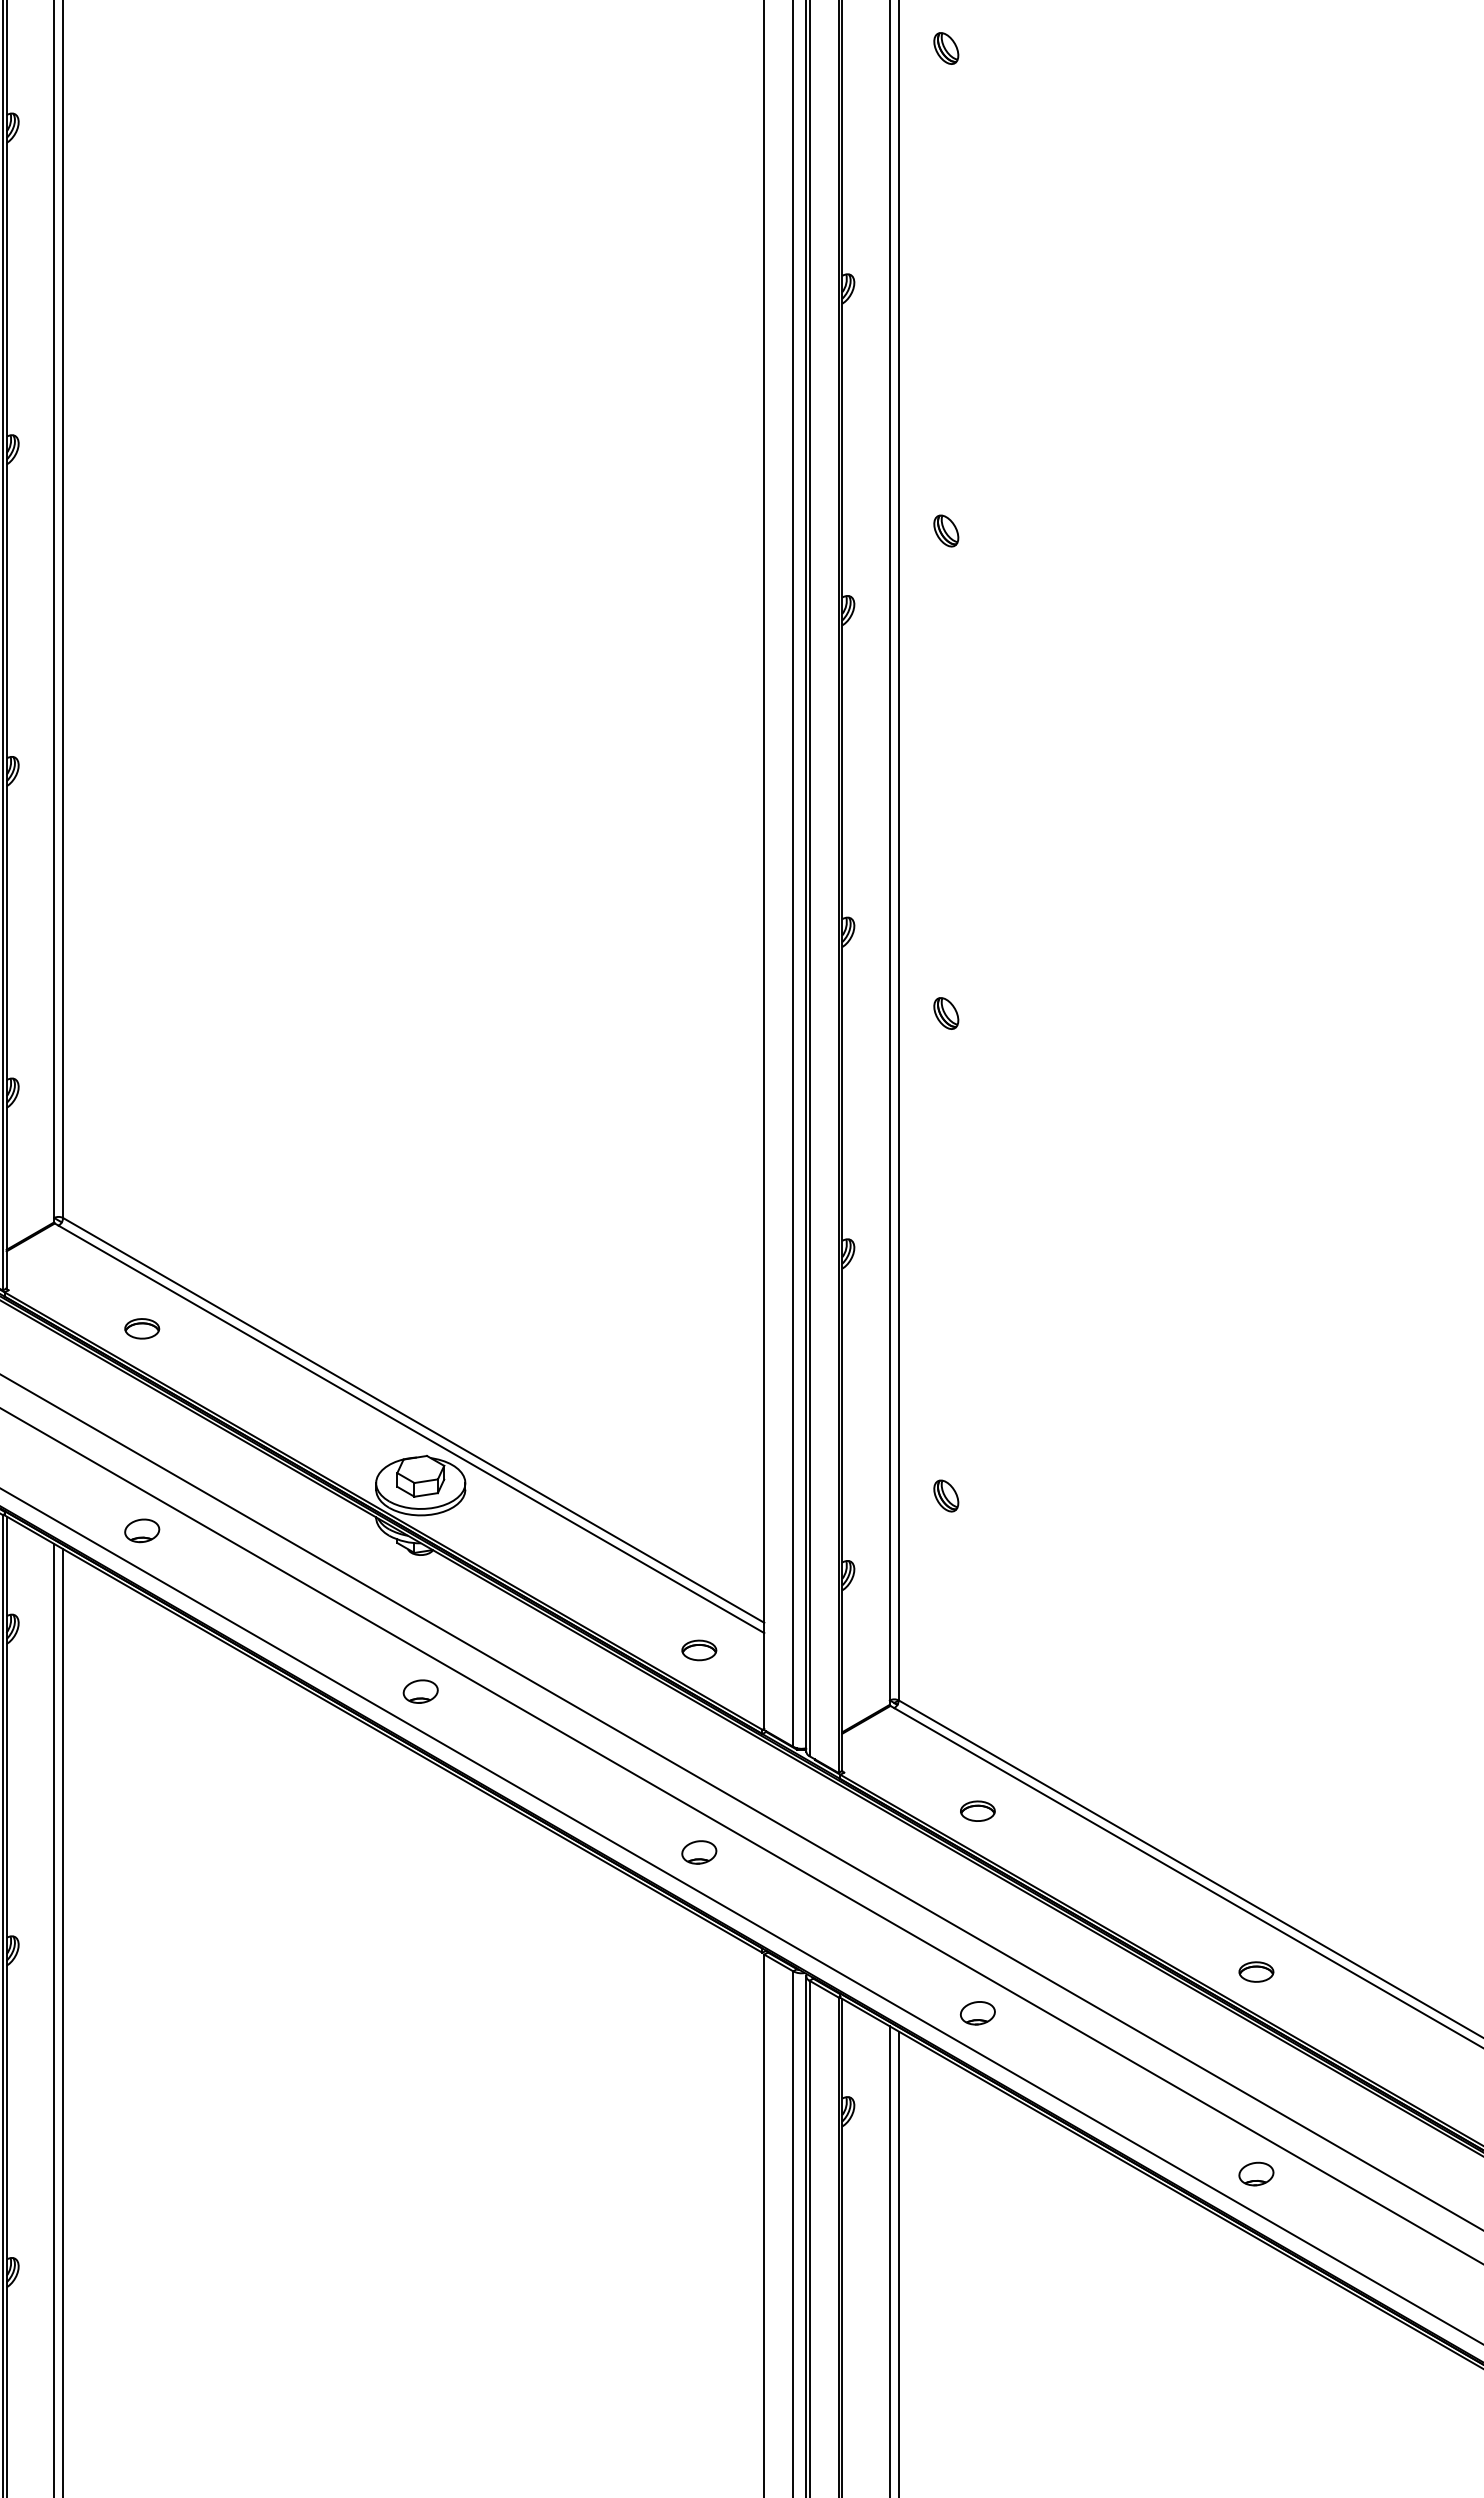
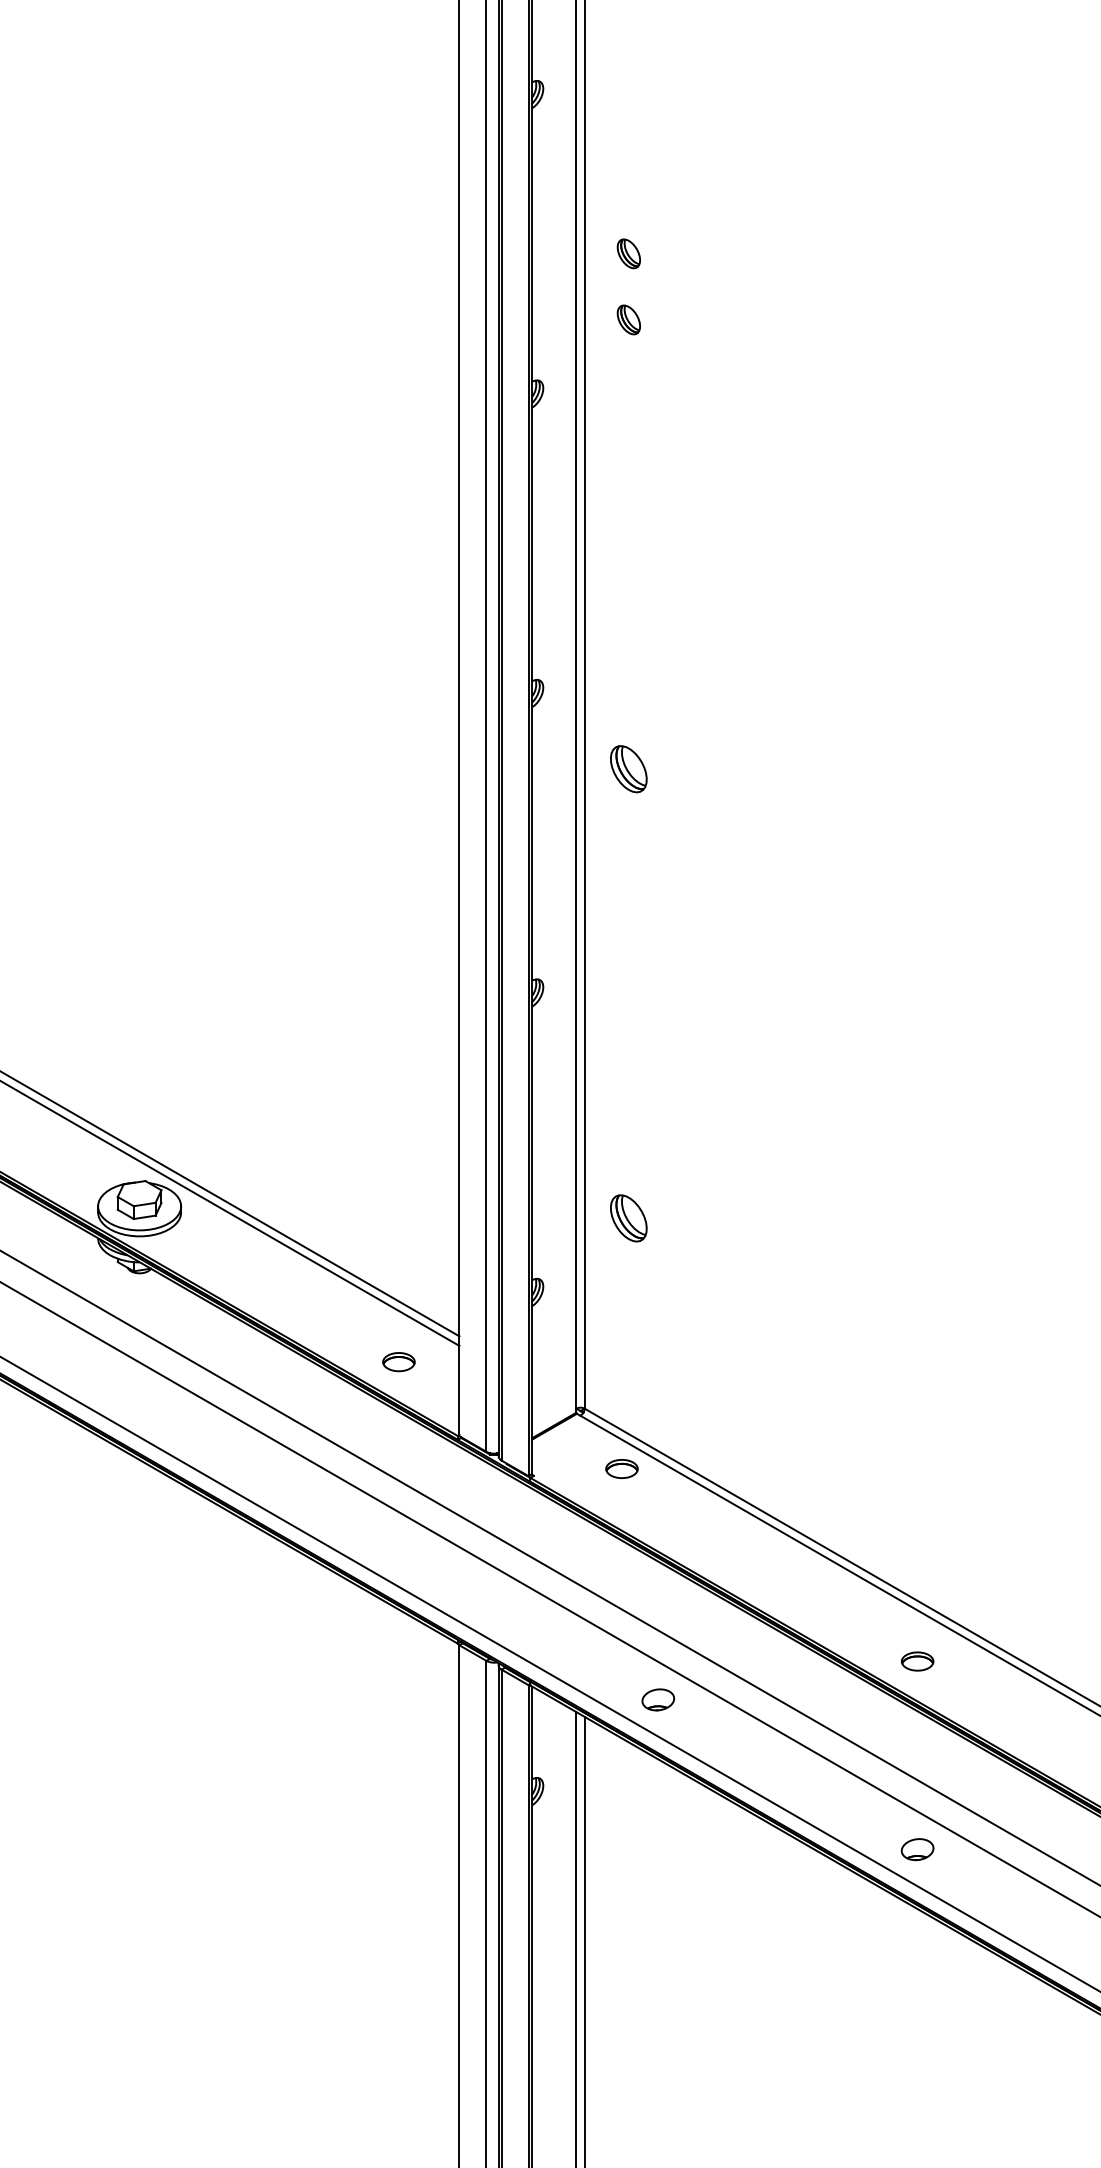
part: (946, 459) -> (629, 253), added
part: (946, 1013) -> (629, 769), size x1.6
part: (946, 1495) -> (629, 1217), size x1.6
part: (420, 1691) -> (139, 1400), removed
part: (977, 1810) -> (621, 1468), moved
part: (699, 1852) -> (399, 1550), removed

